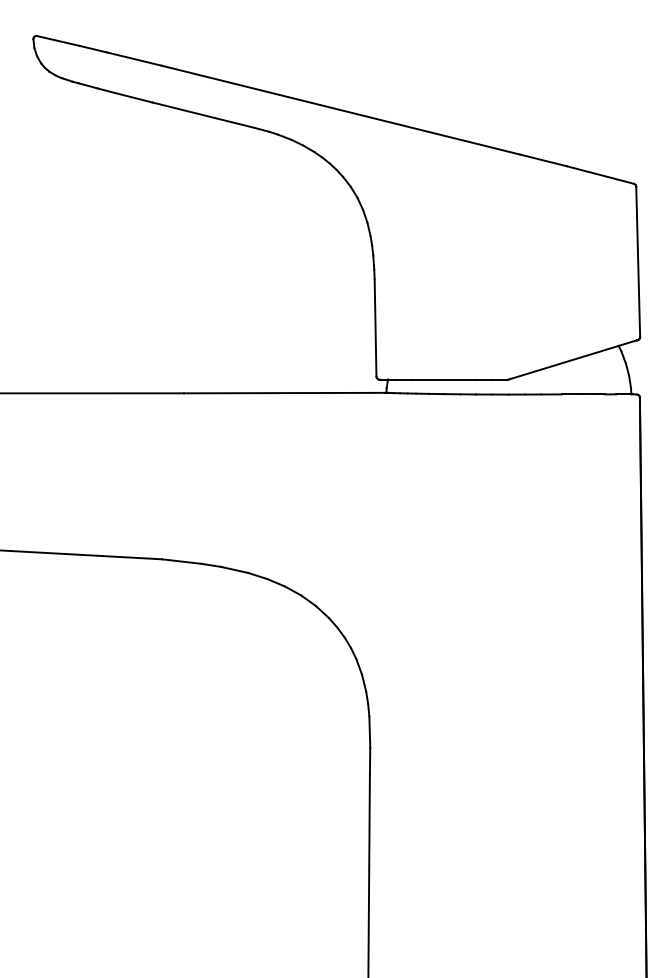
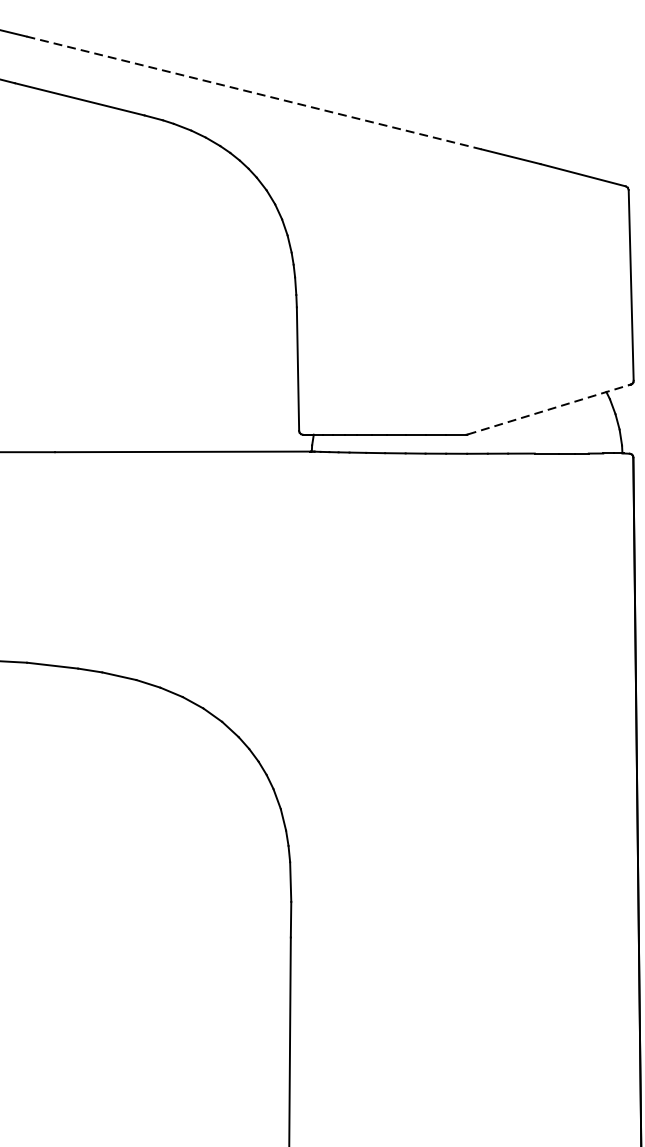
line: (340, 110) -> (253, 93), solid -> dashed
line: (573, 359) -> (549, 409), solid -> dashed

